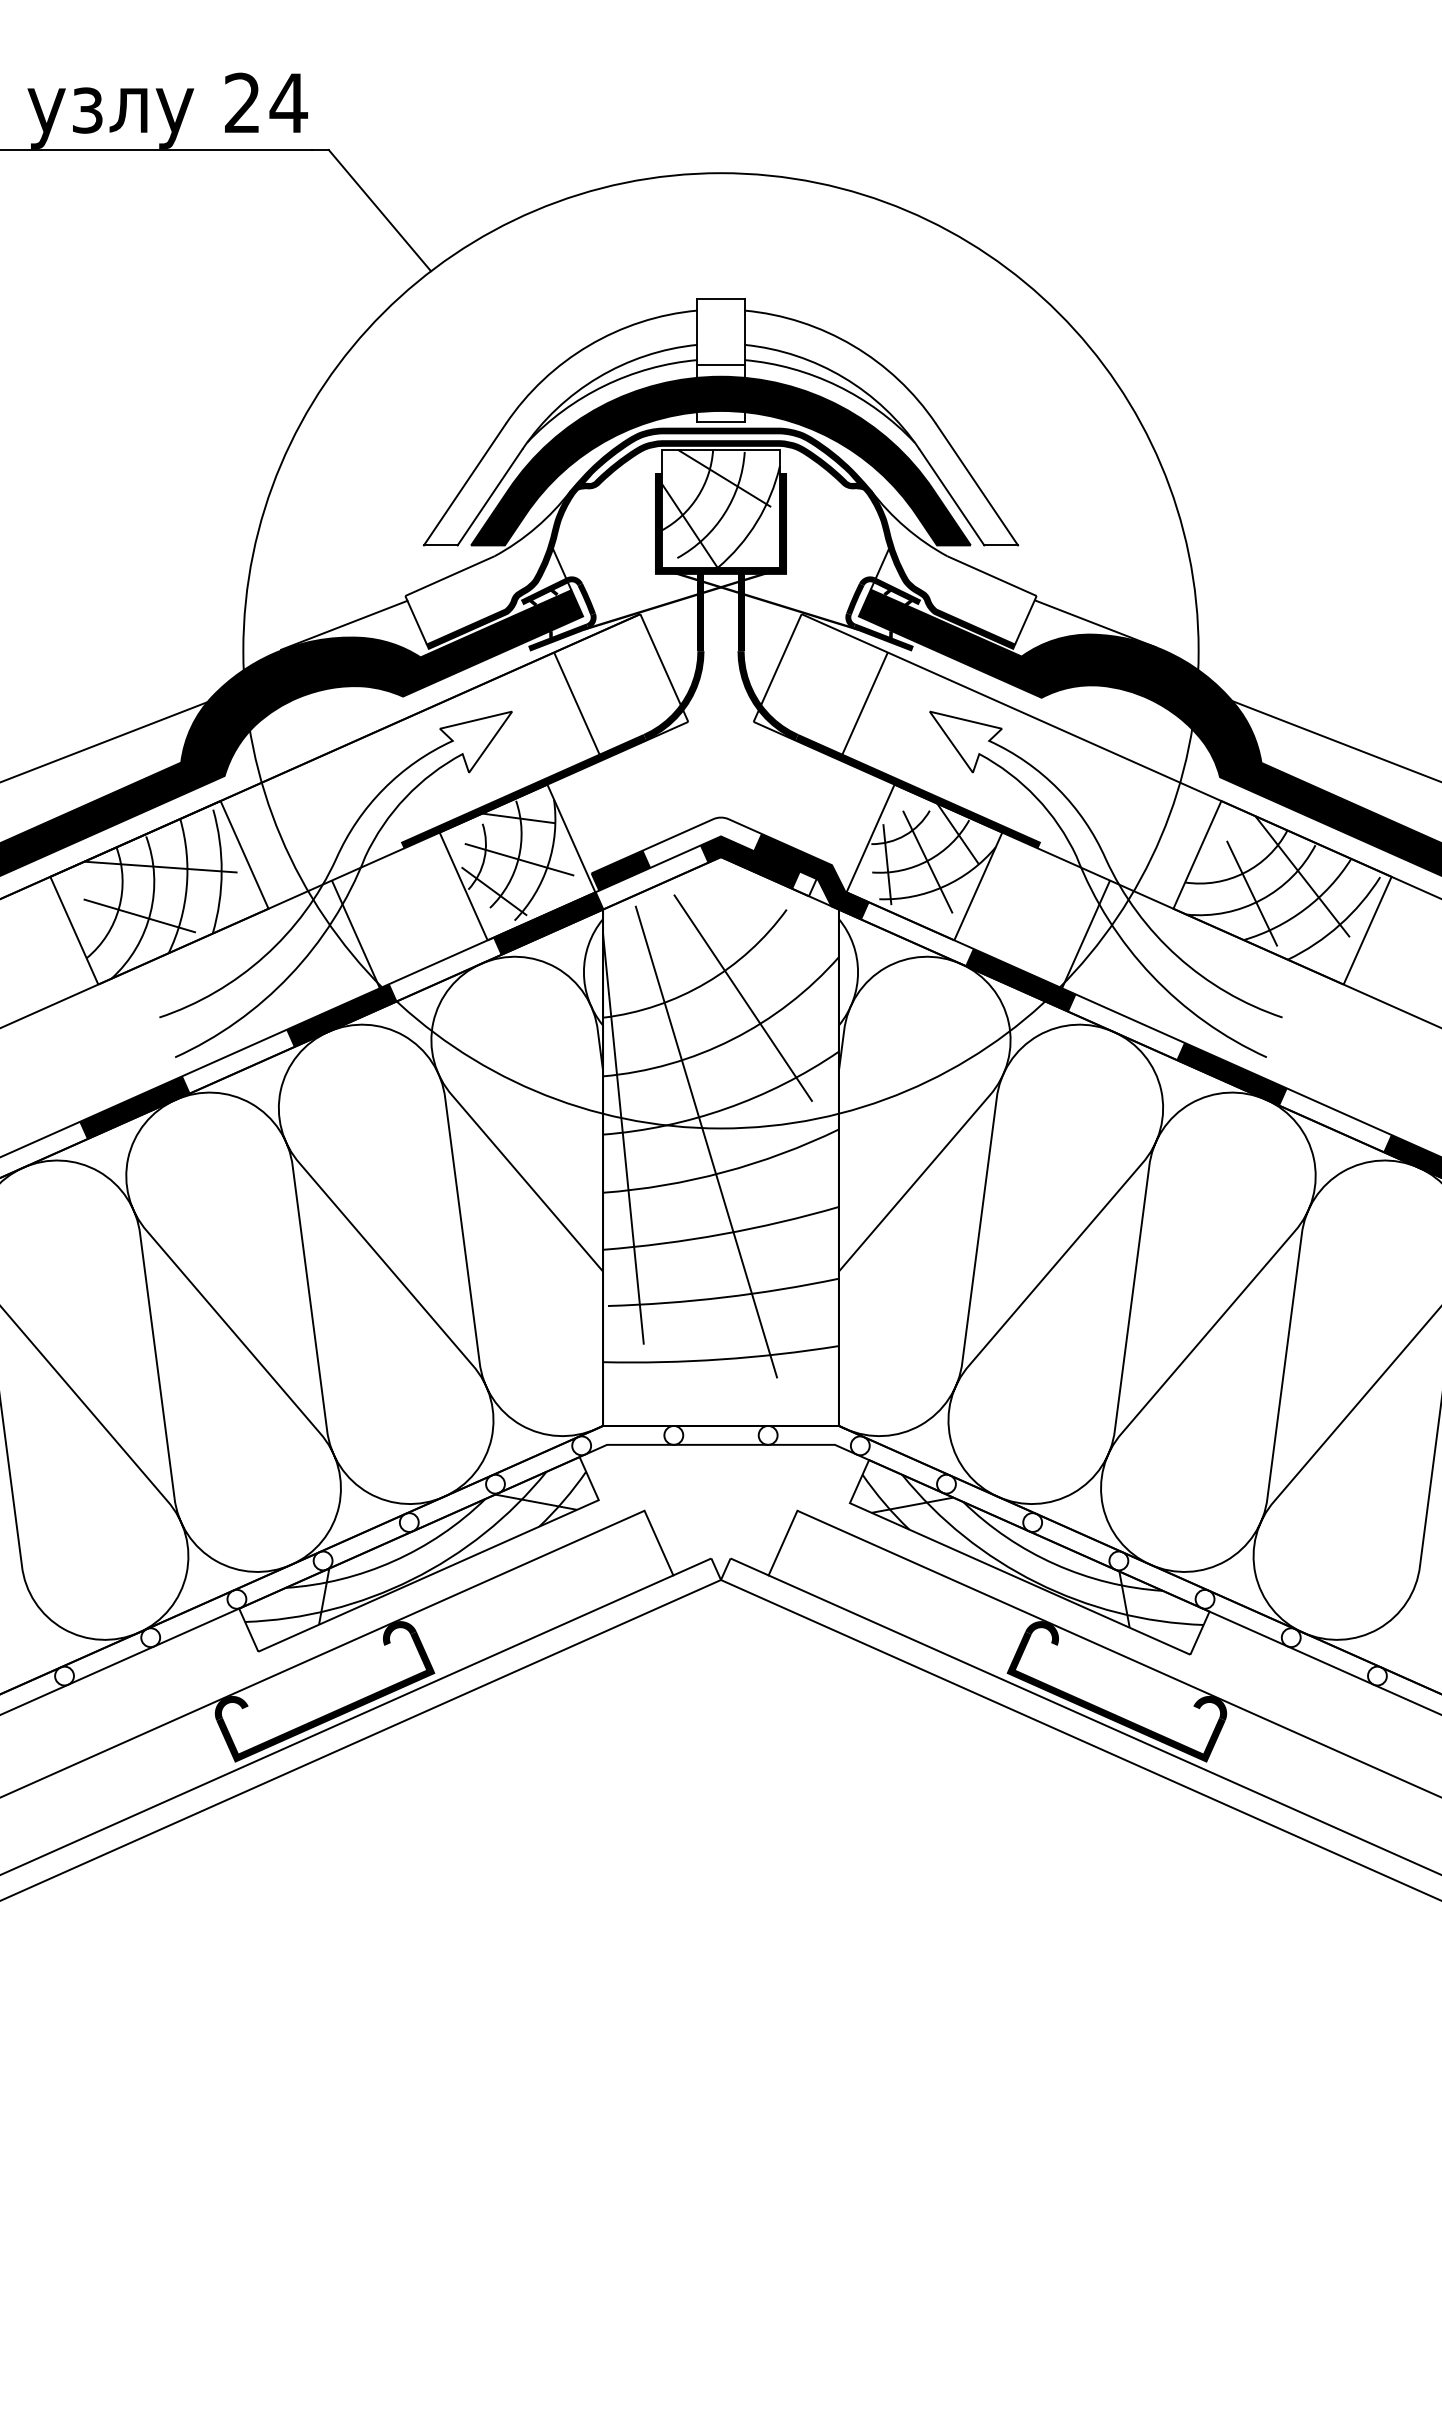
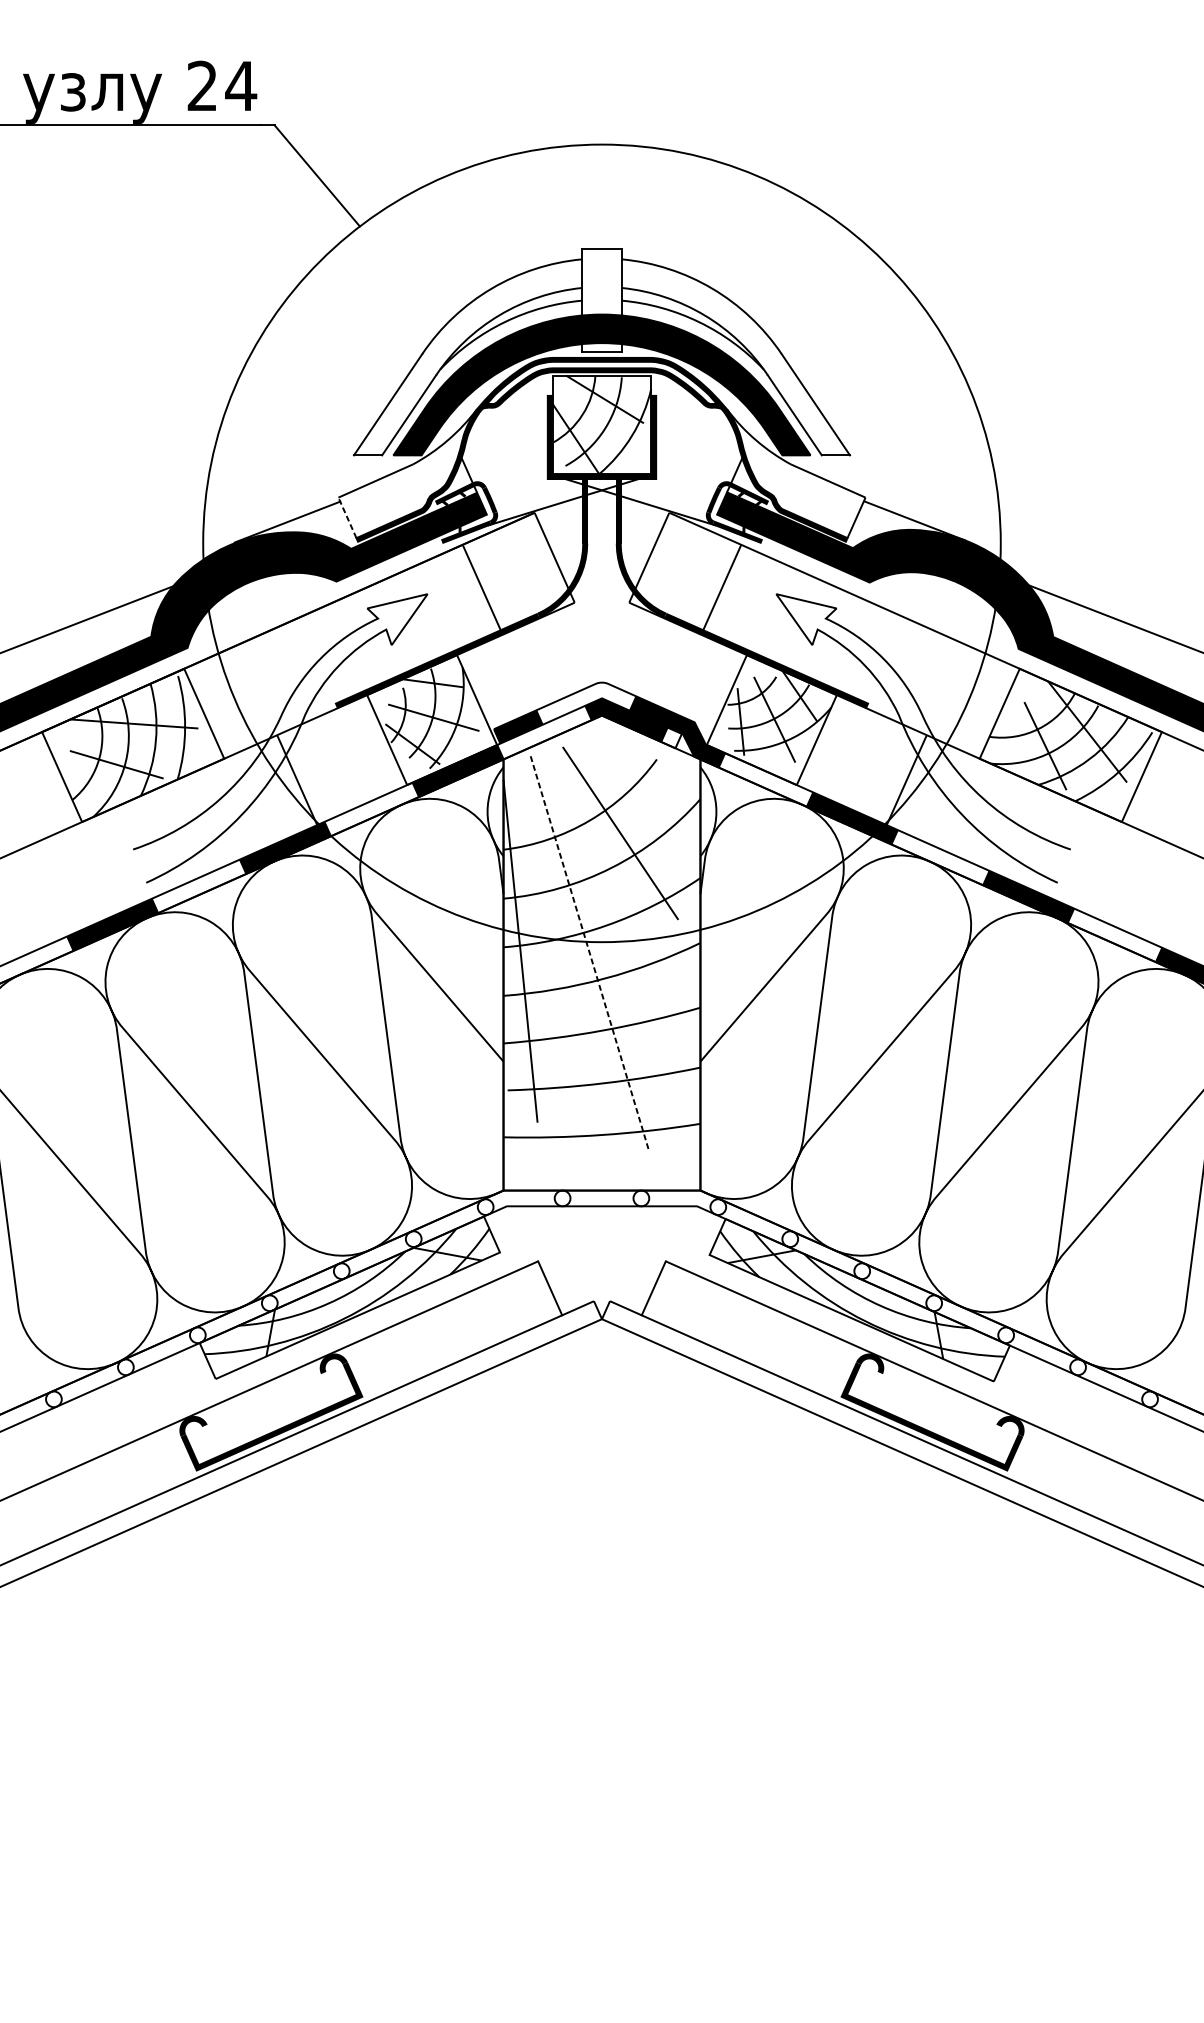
line: (720, 364) -> (601, 304), removed
line: (416, 620) -> (347, 518), solid -> dashed
line: (706, 1142) -> (589, 953), solid -> dashed

